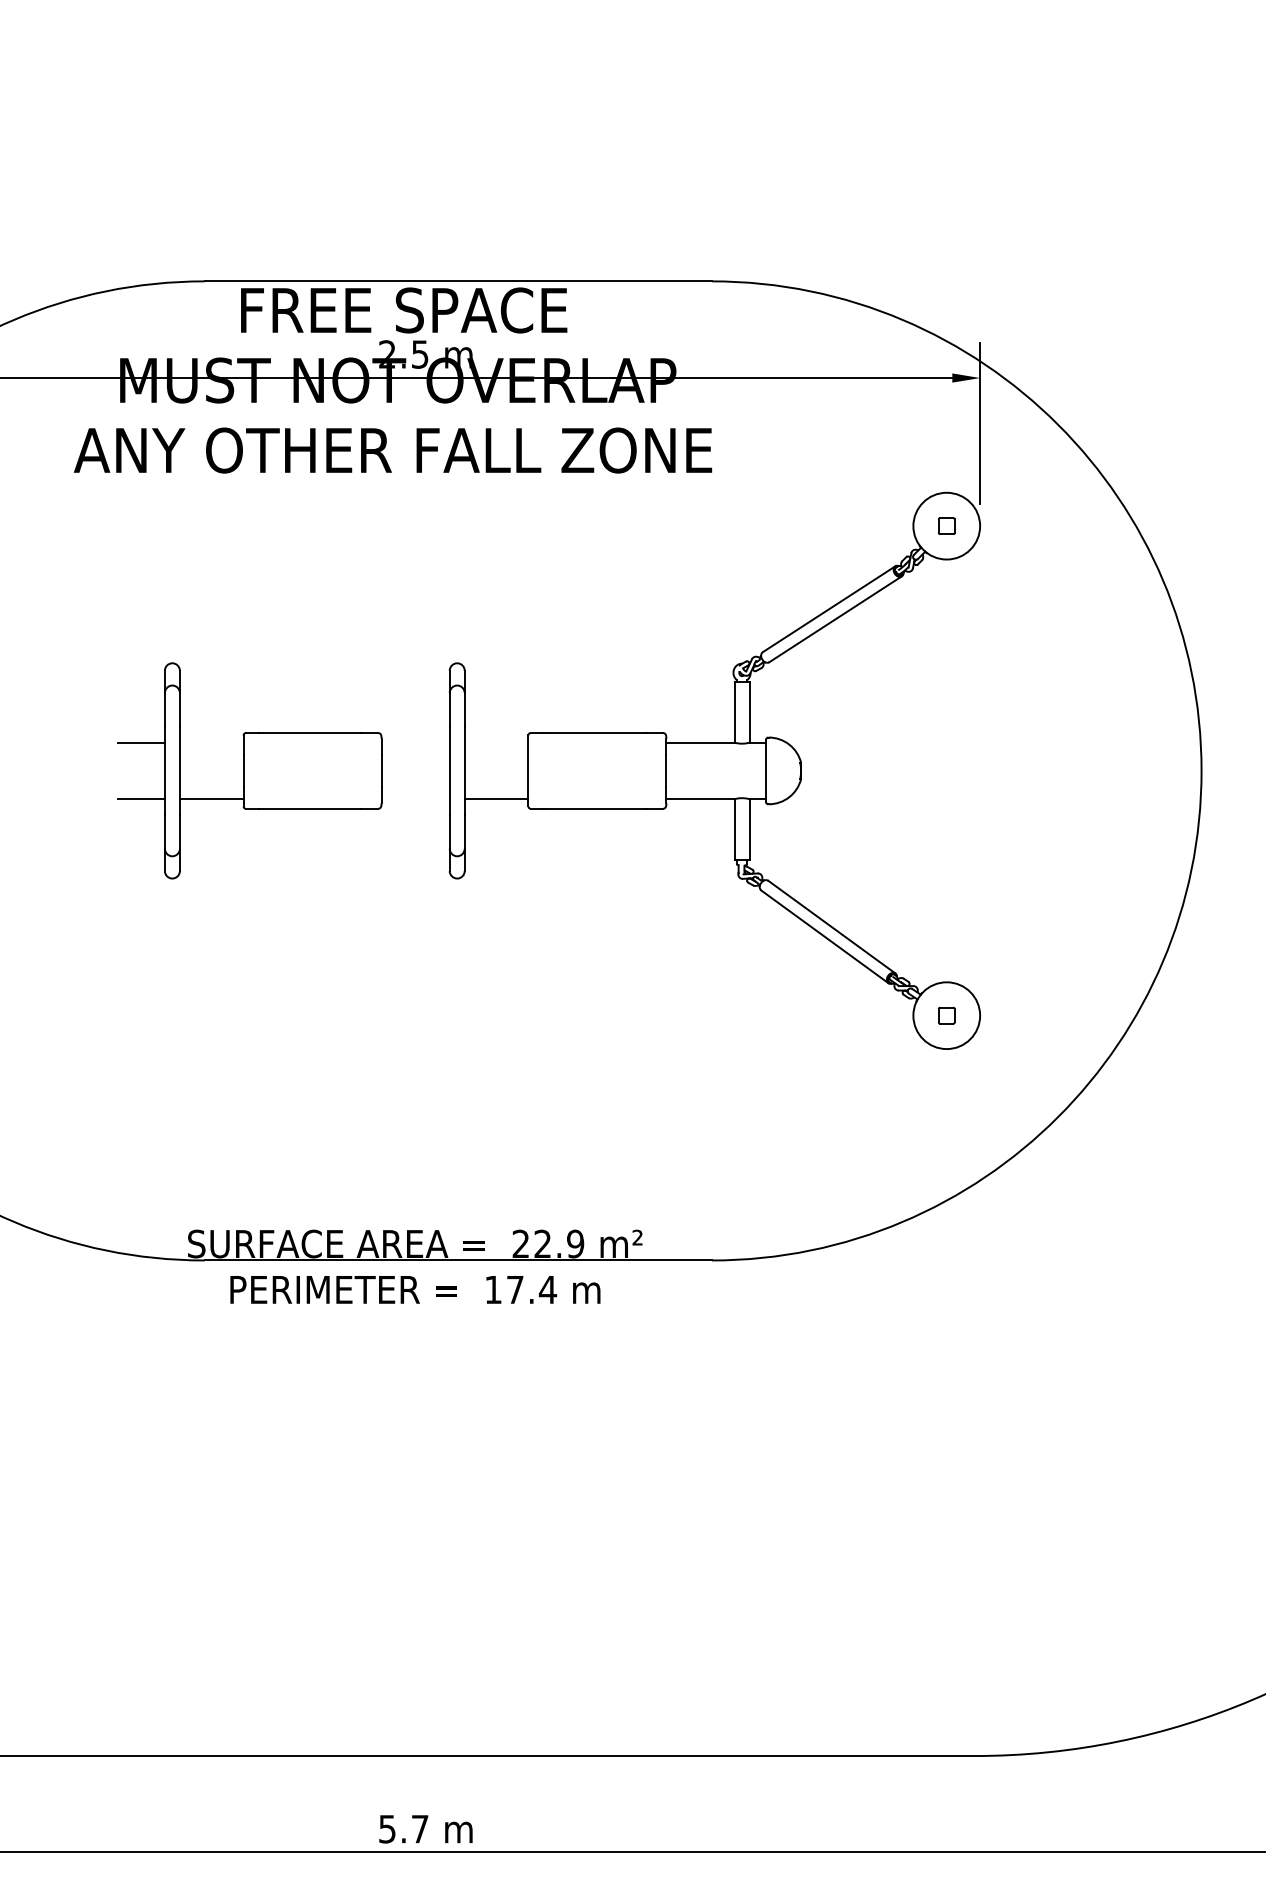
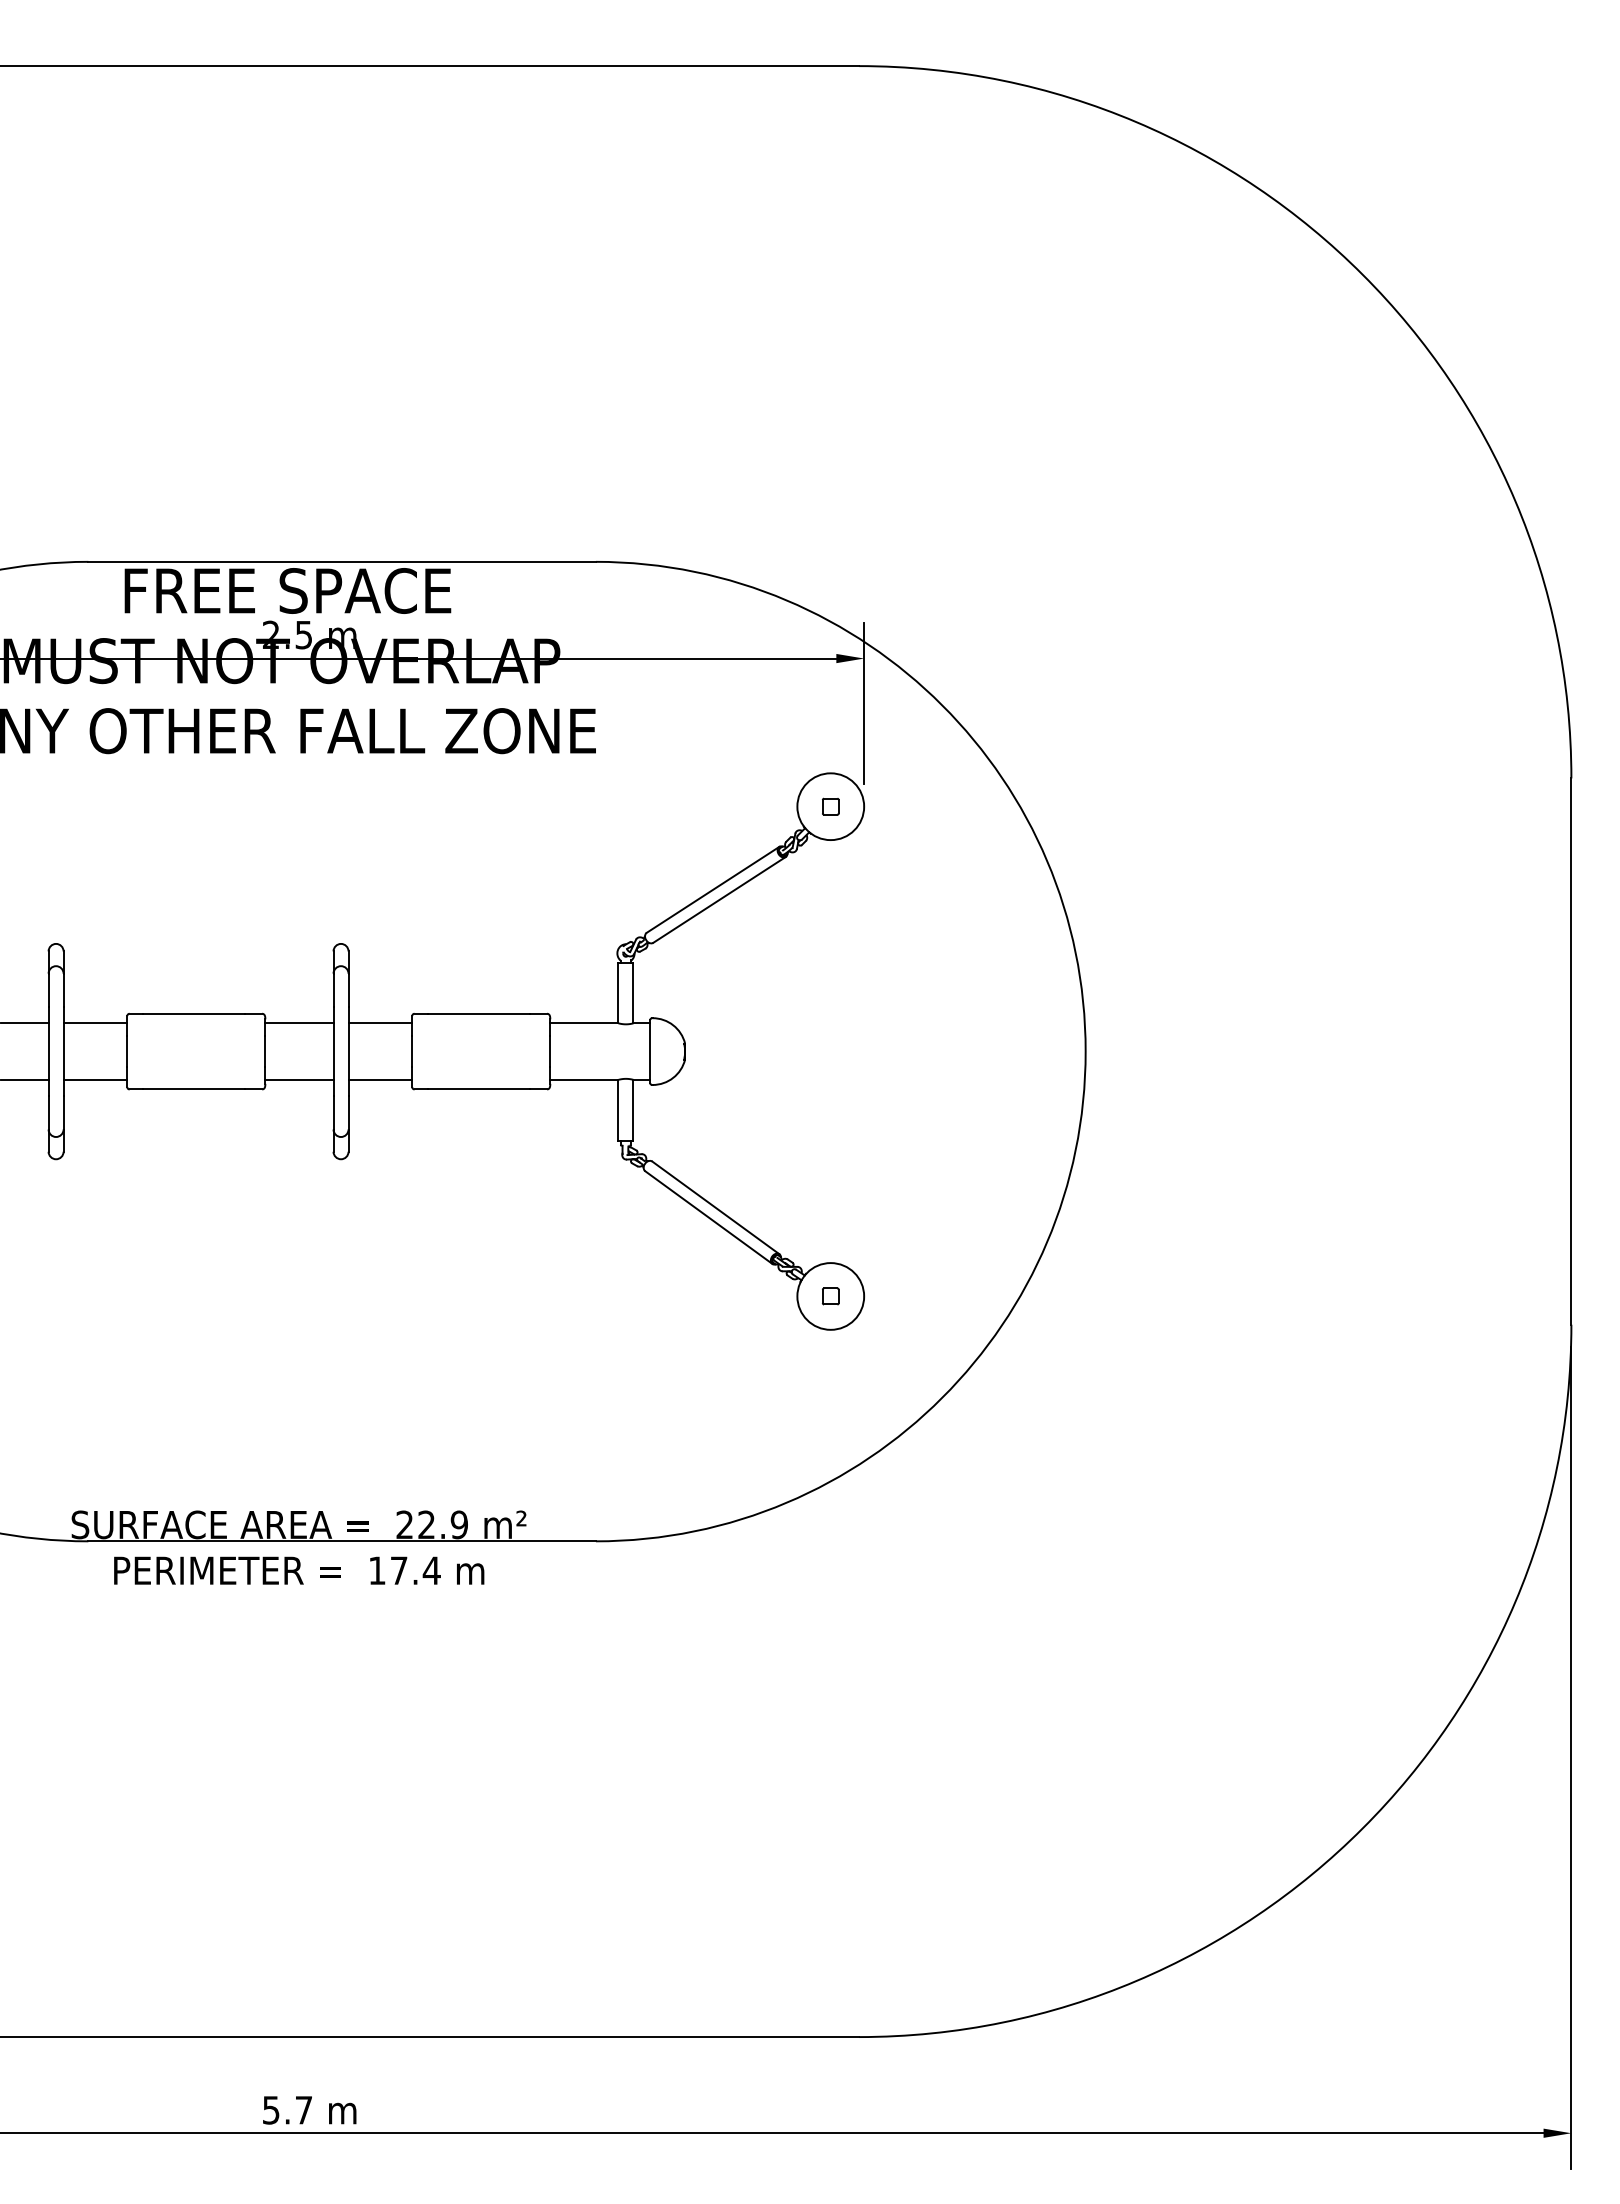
line: (211, 742) -> (95, 1023), added
line: (415, 742) -> (299, 1023), added
line: (496, 742) -> (380, 1023), added
line: (415, 798) -> (299, 1079), added

